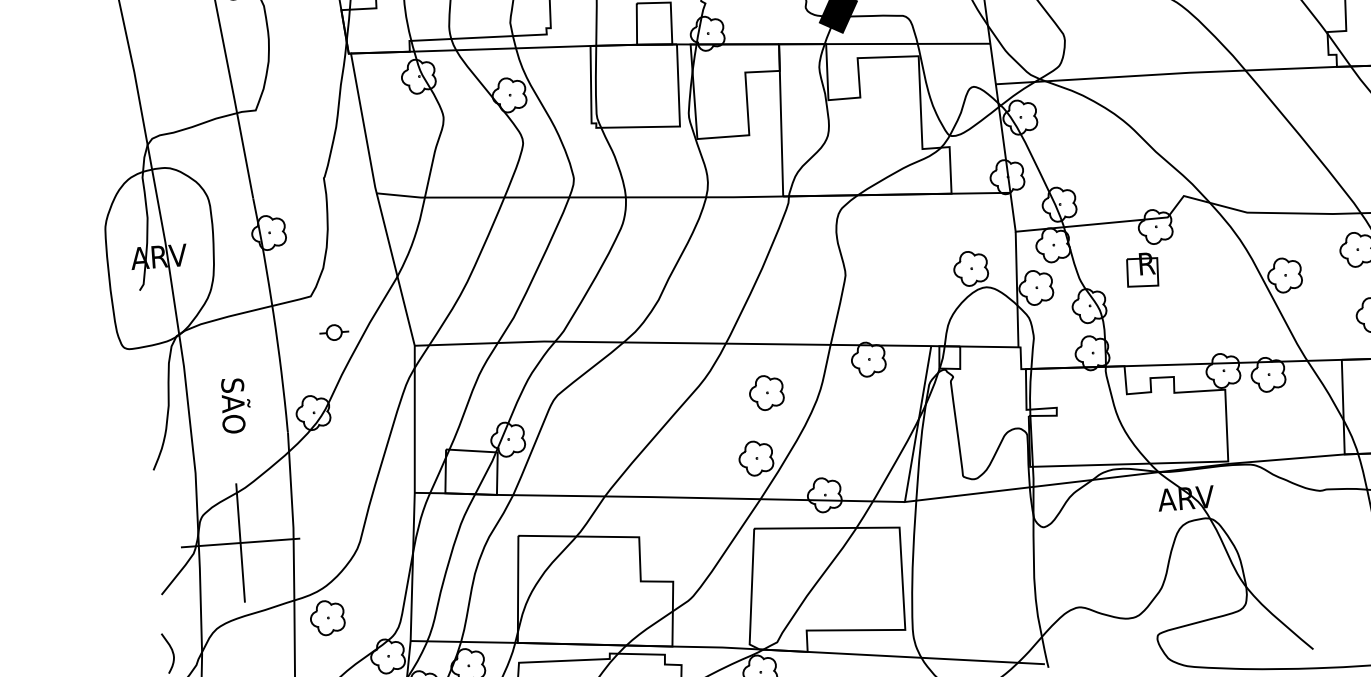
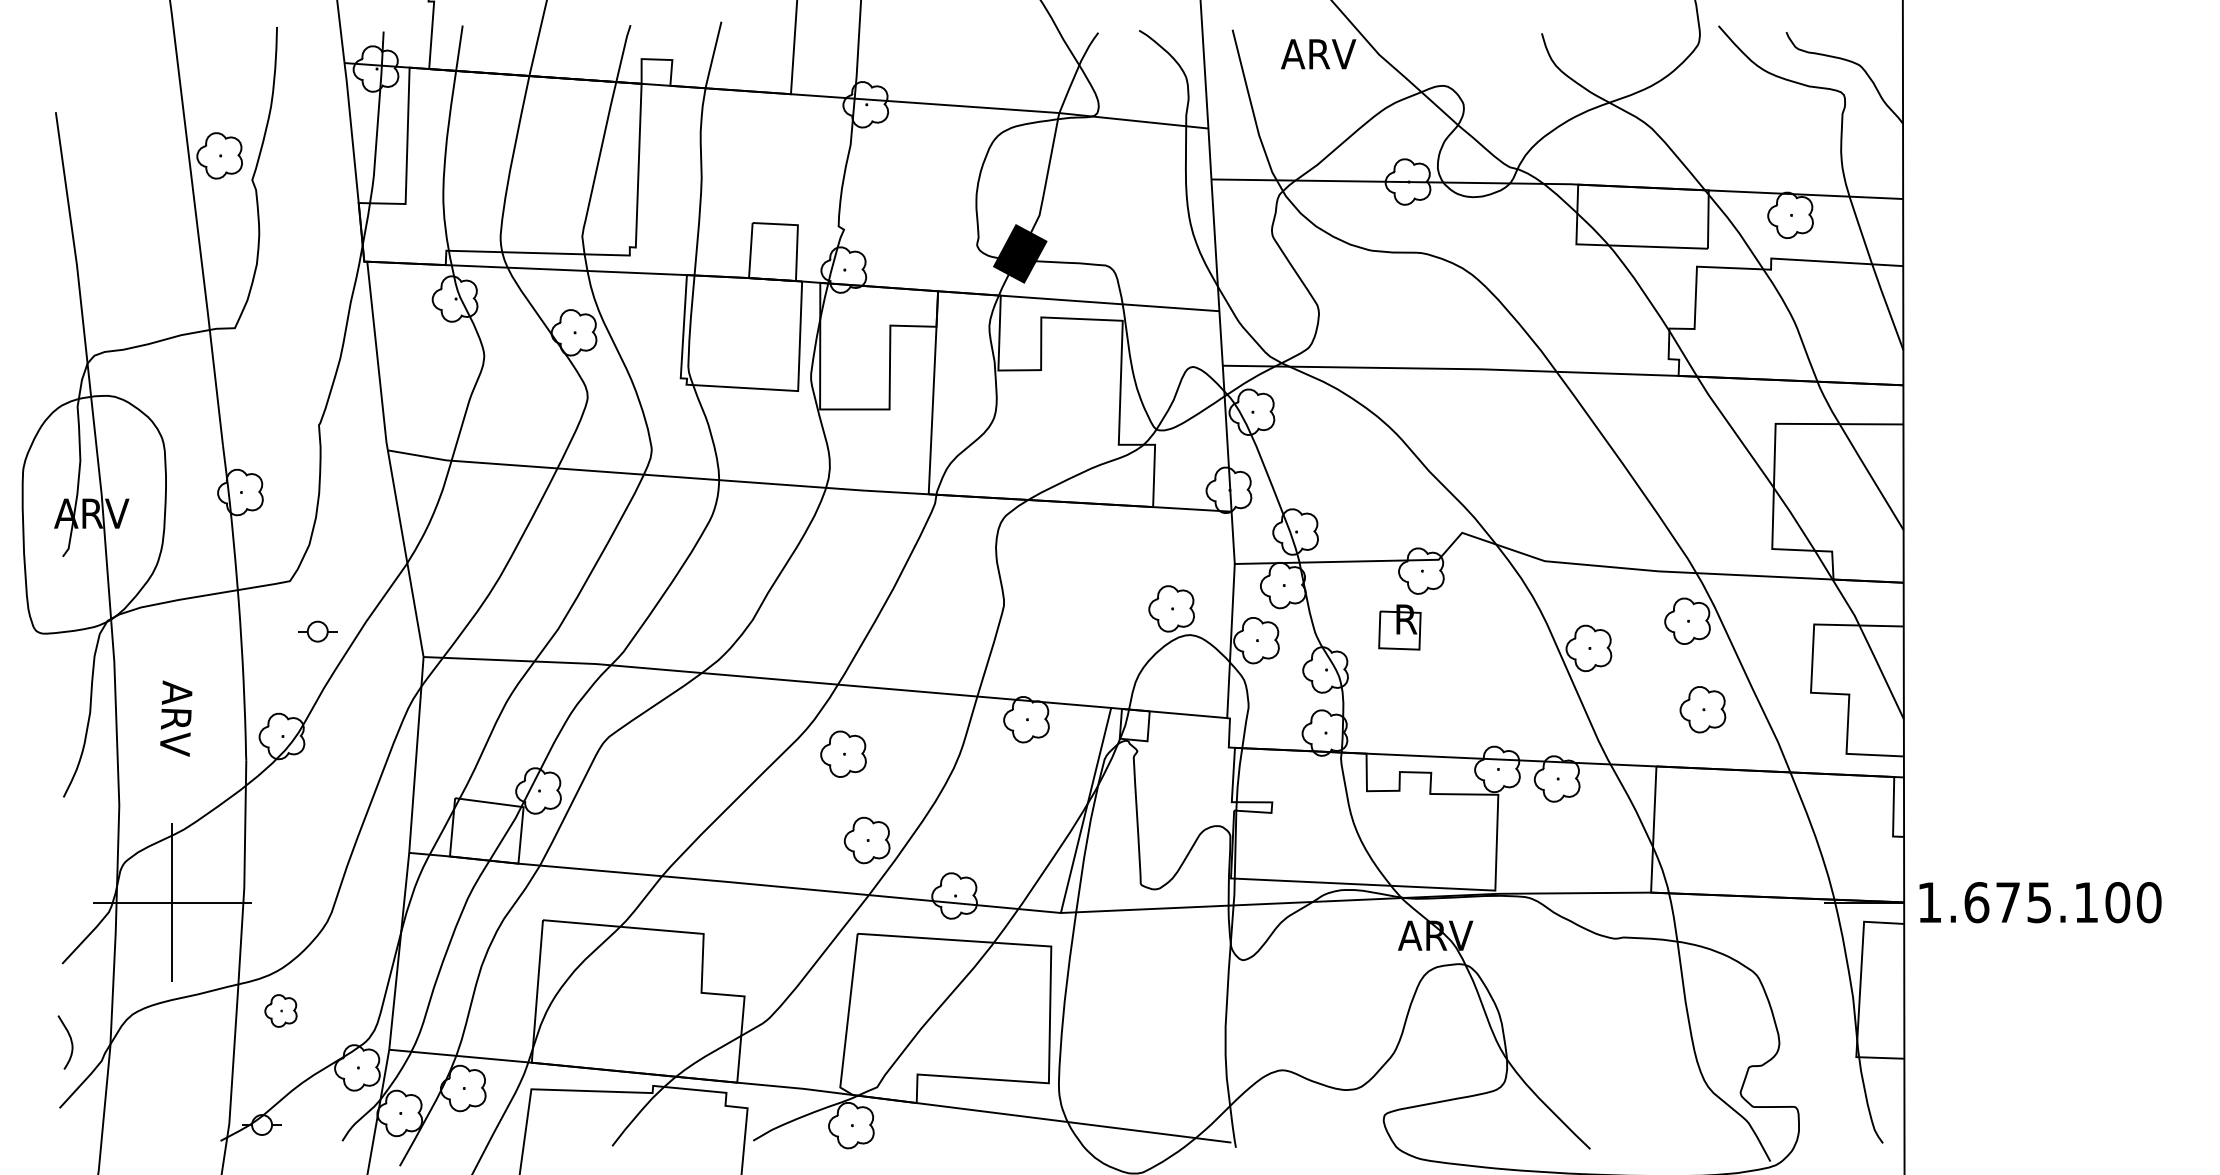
part: (766, 392) -> (843, 753), moved
text: (235, 405) -> (179, 718), SÃO -> ARV
part: (327, 617) -> (280, 1010), size x0.7

